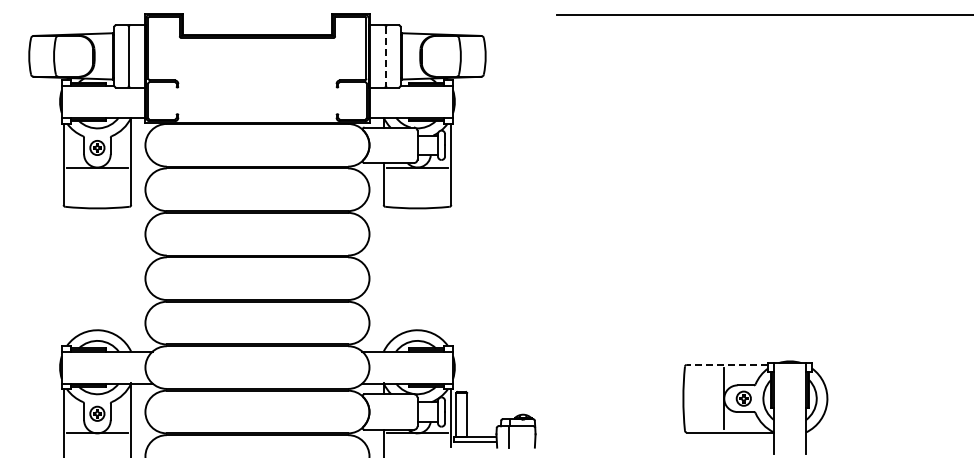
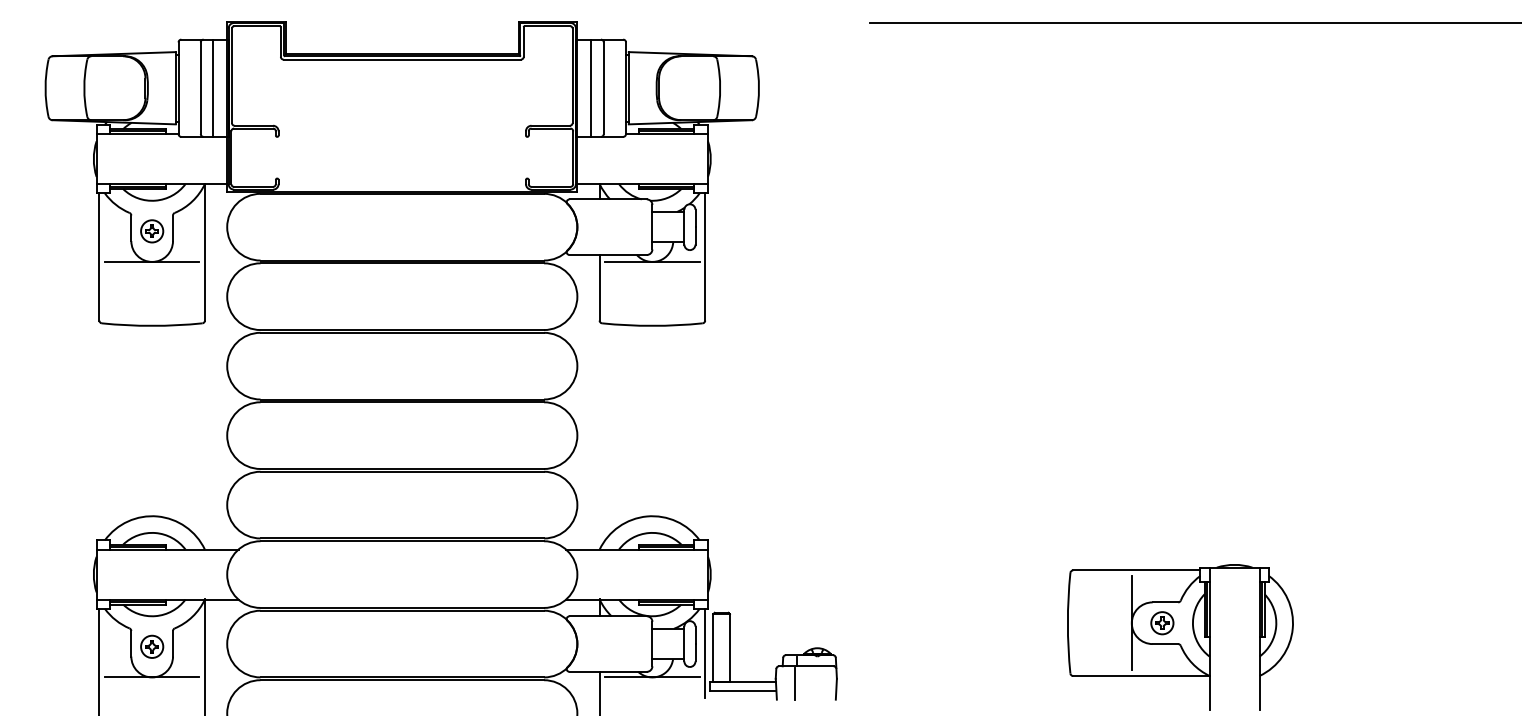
line: (136, 56) -> (213, 88), added
line: (378, 56) -> (591, 88), added
line: (386, 56) -> (603, 88), dashed -> solid
line: (727, 364) -> (1136, 569), dashed -> solid

